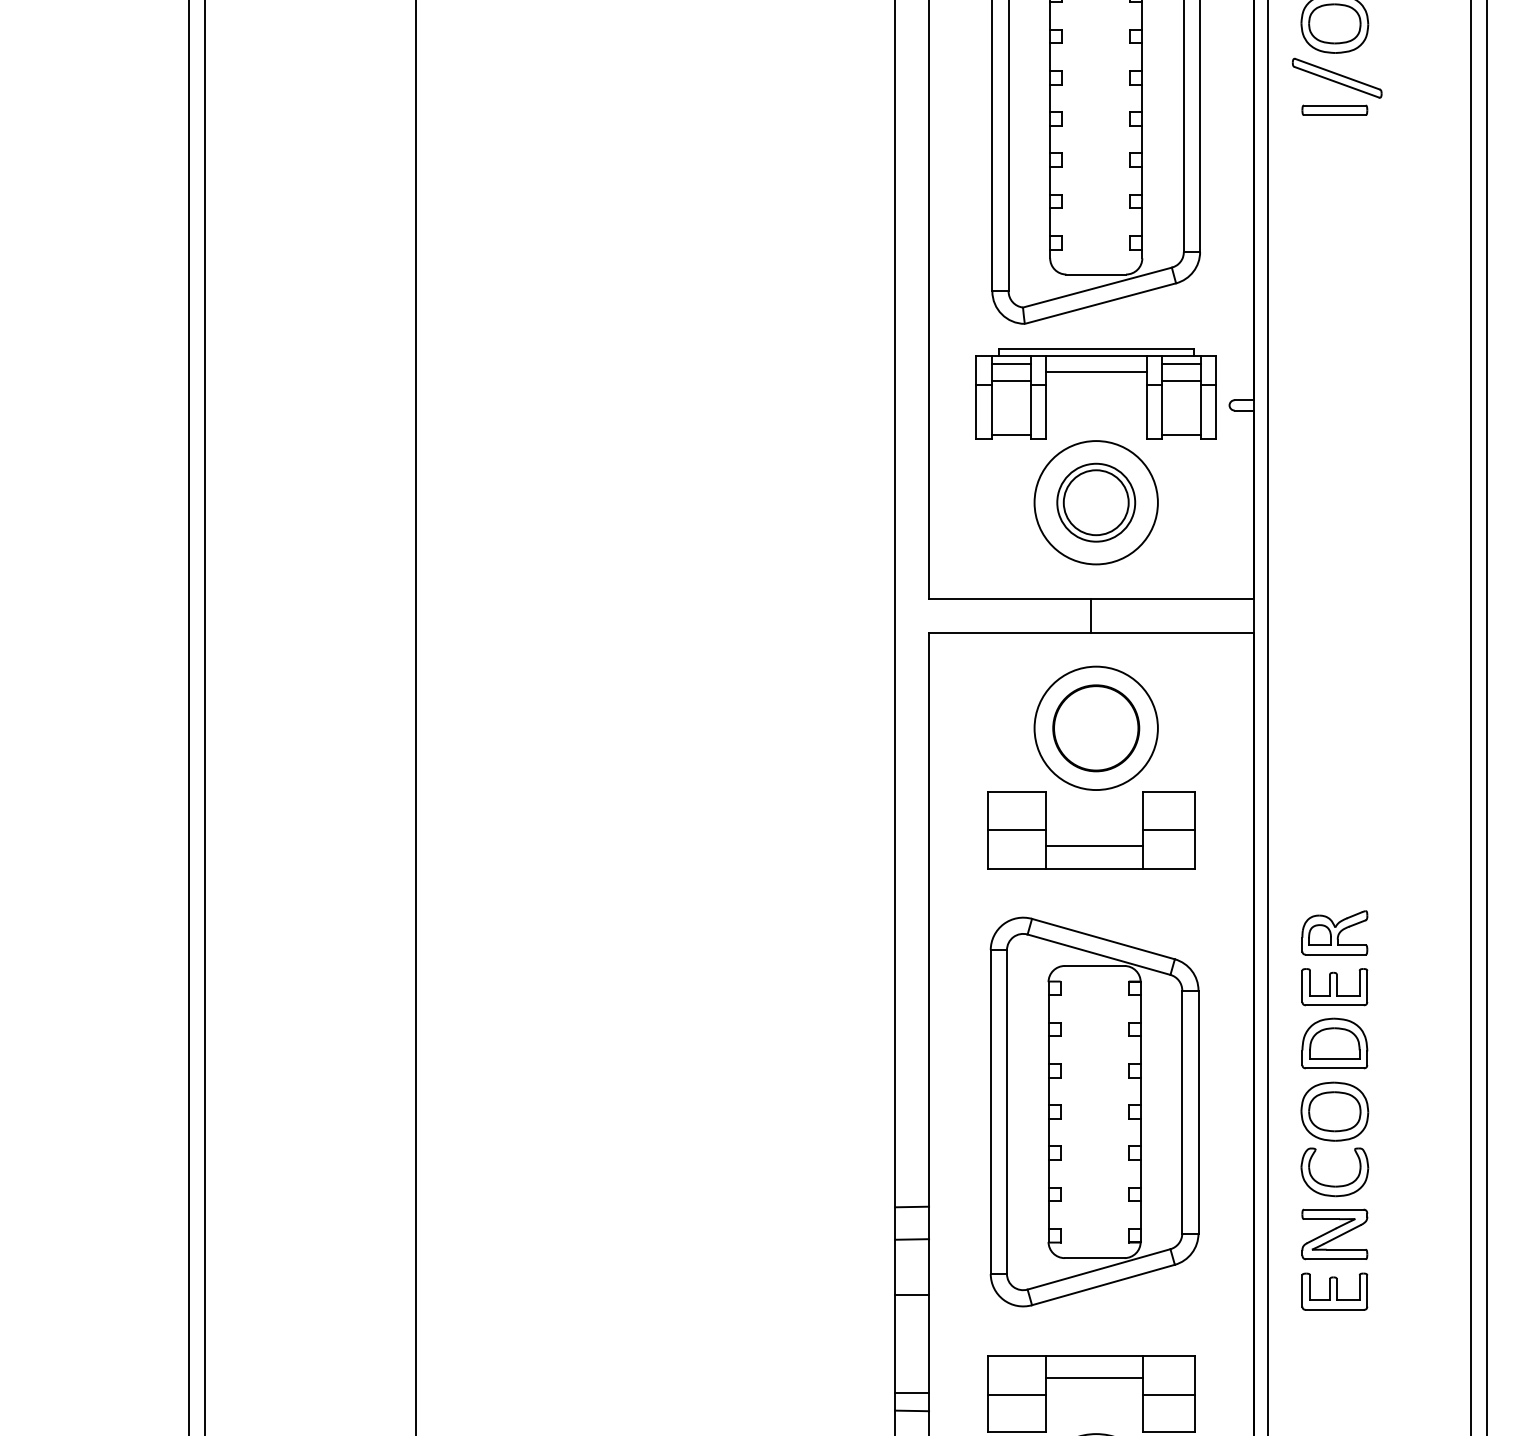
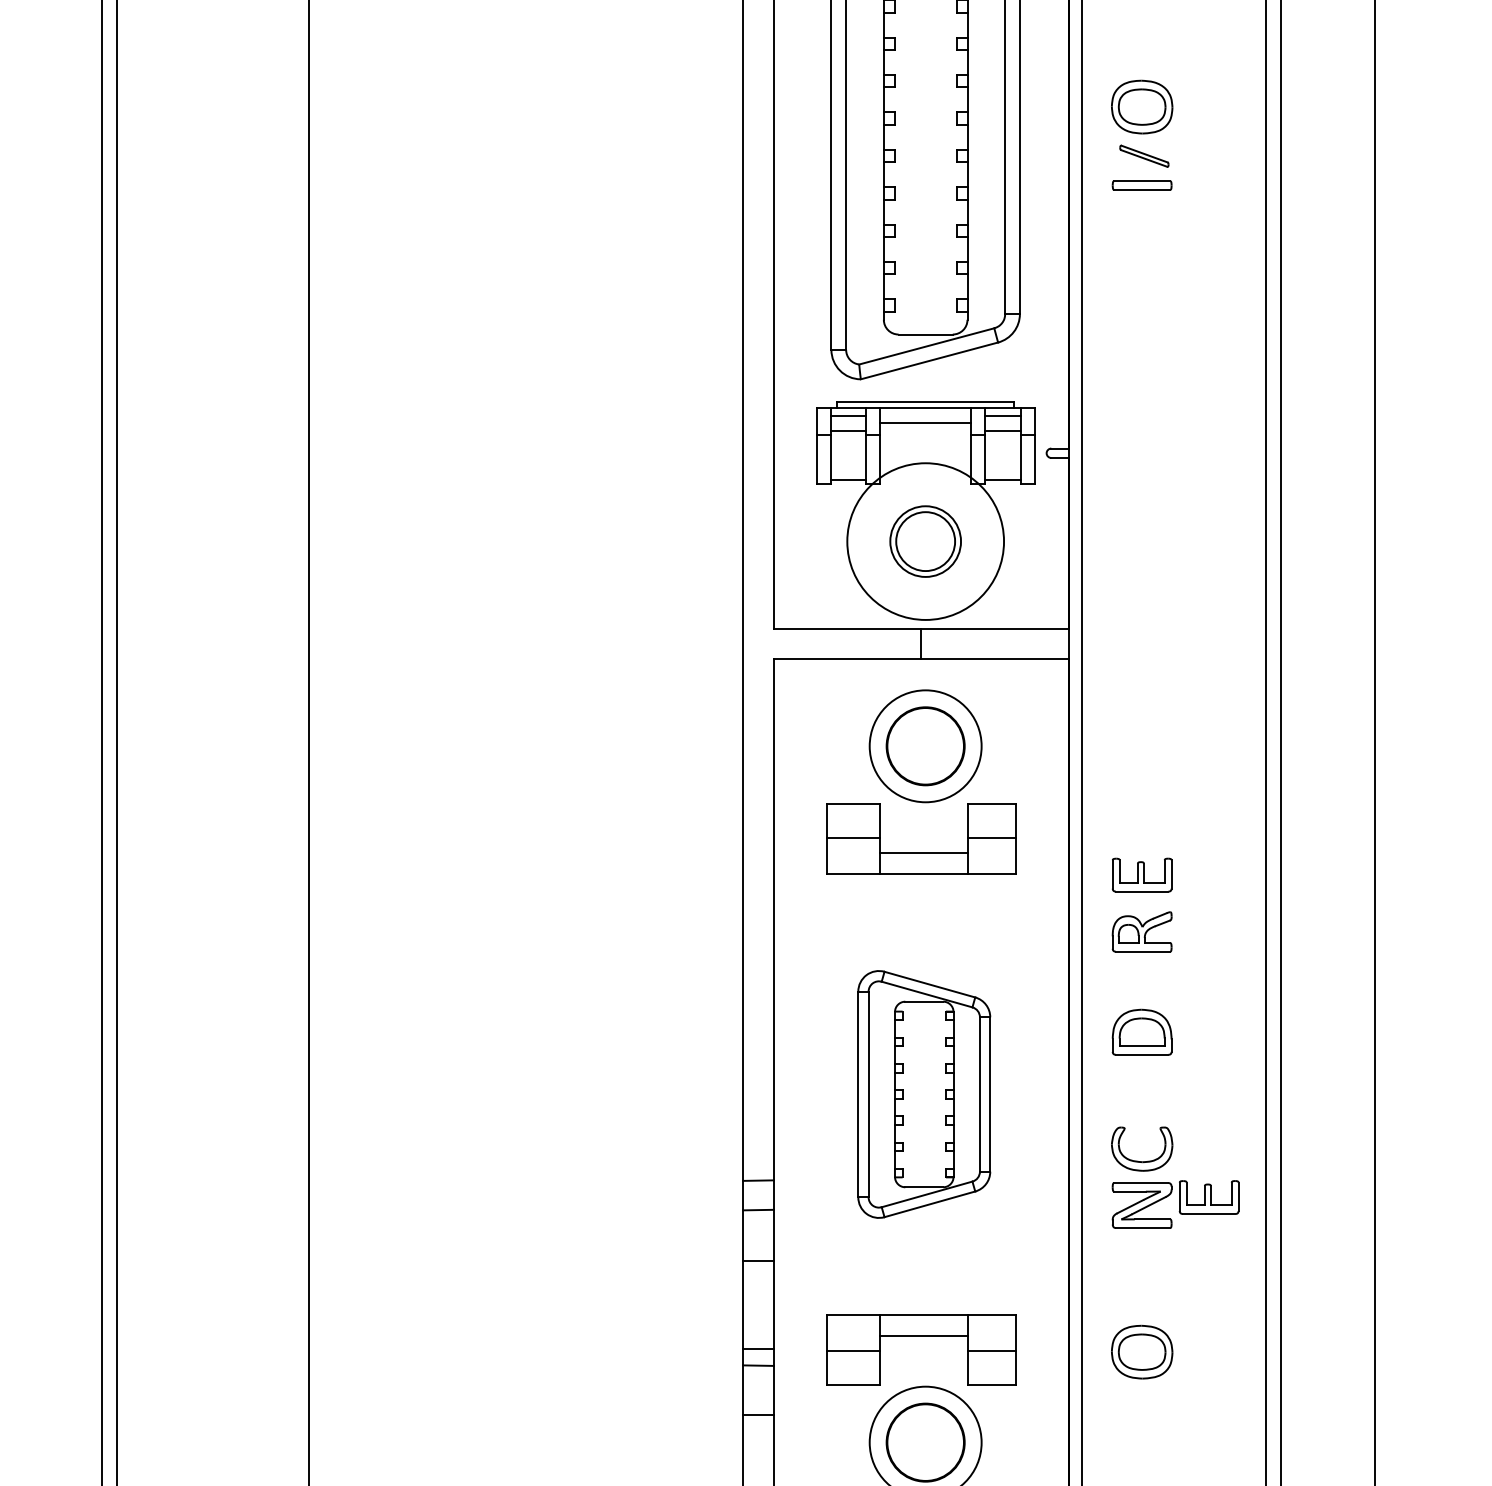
part: (1337, 77) -> (1144, 155), size x0.6
circle: (1096, 502) -> (925, 541), size x1.4
part: (1334, 986) -> (1141, 874), moved
part: (1335, 1110) -> (1142, 1351), moved
part: (1094, 1112) -> (924, 1094), size x0.7
part: (1334, 1291) -> (1208, 1197), moved

